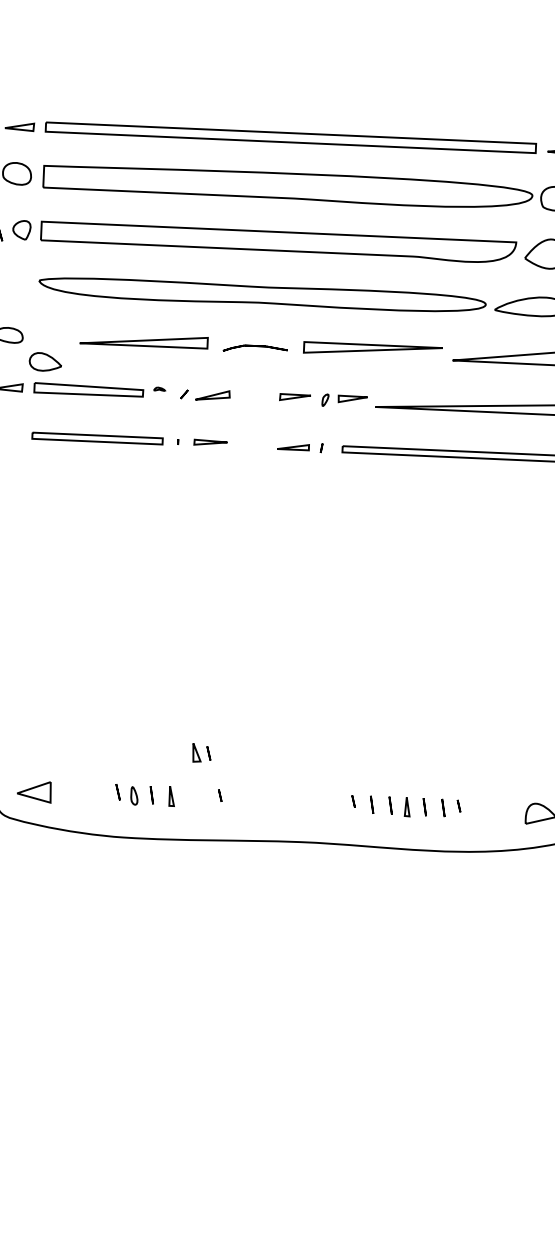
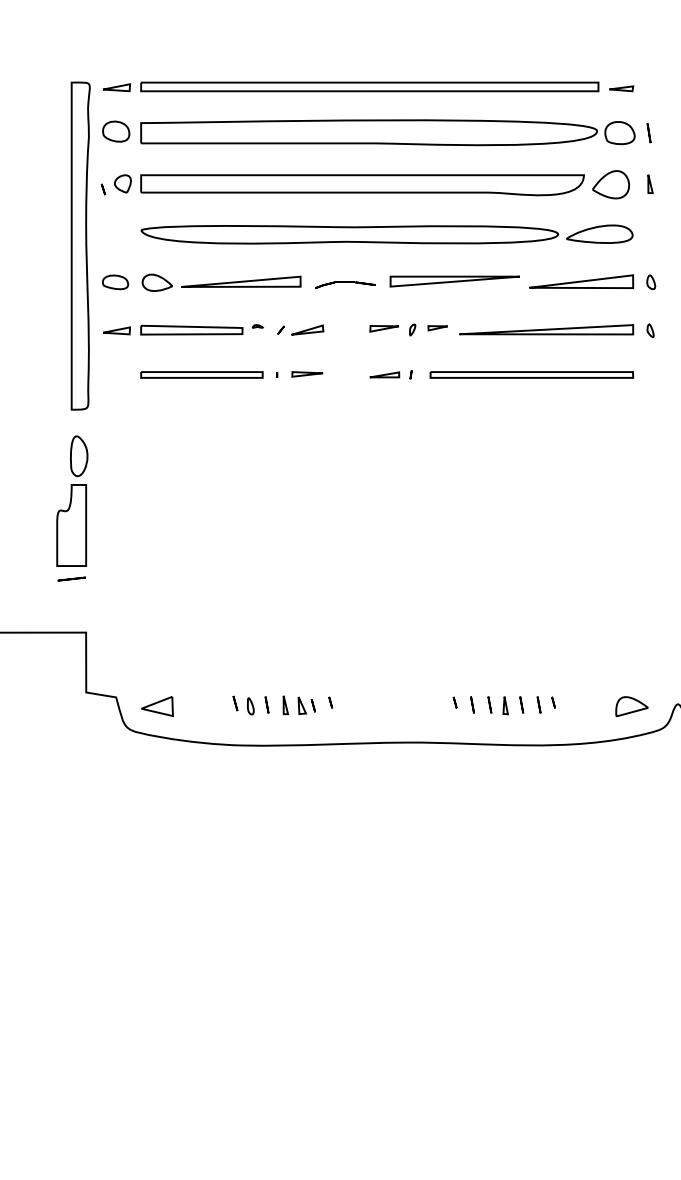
part: (44, 361) -> (156, 282), moved
part: (352, 399) -> (437, 328), size x0.71
part: (201, 752) -> (306, 705), moved

